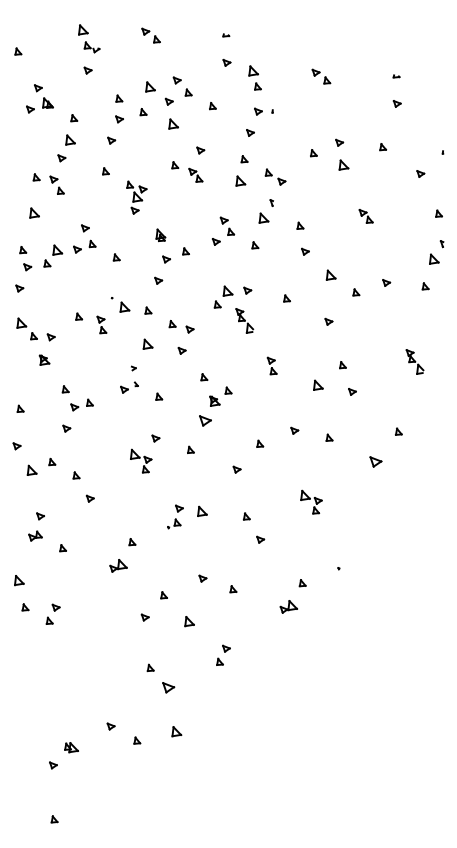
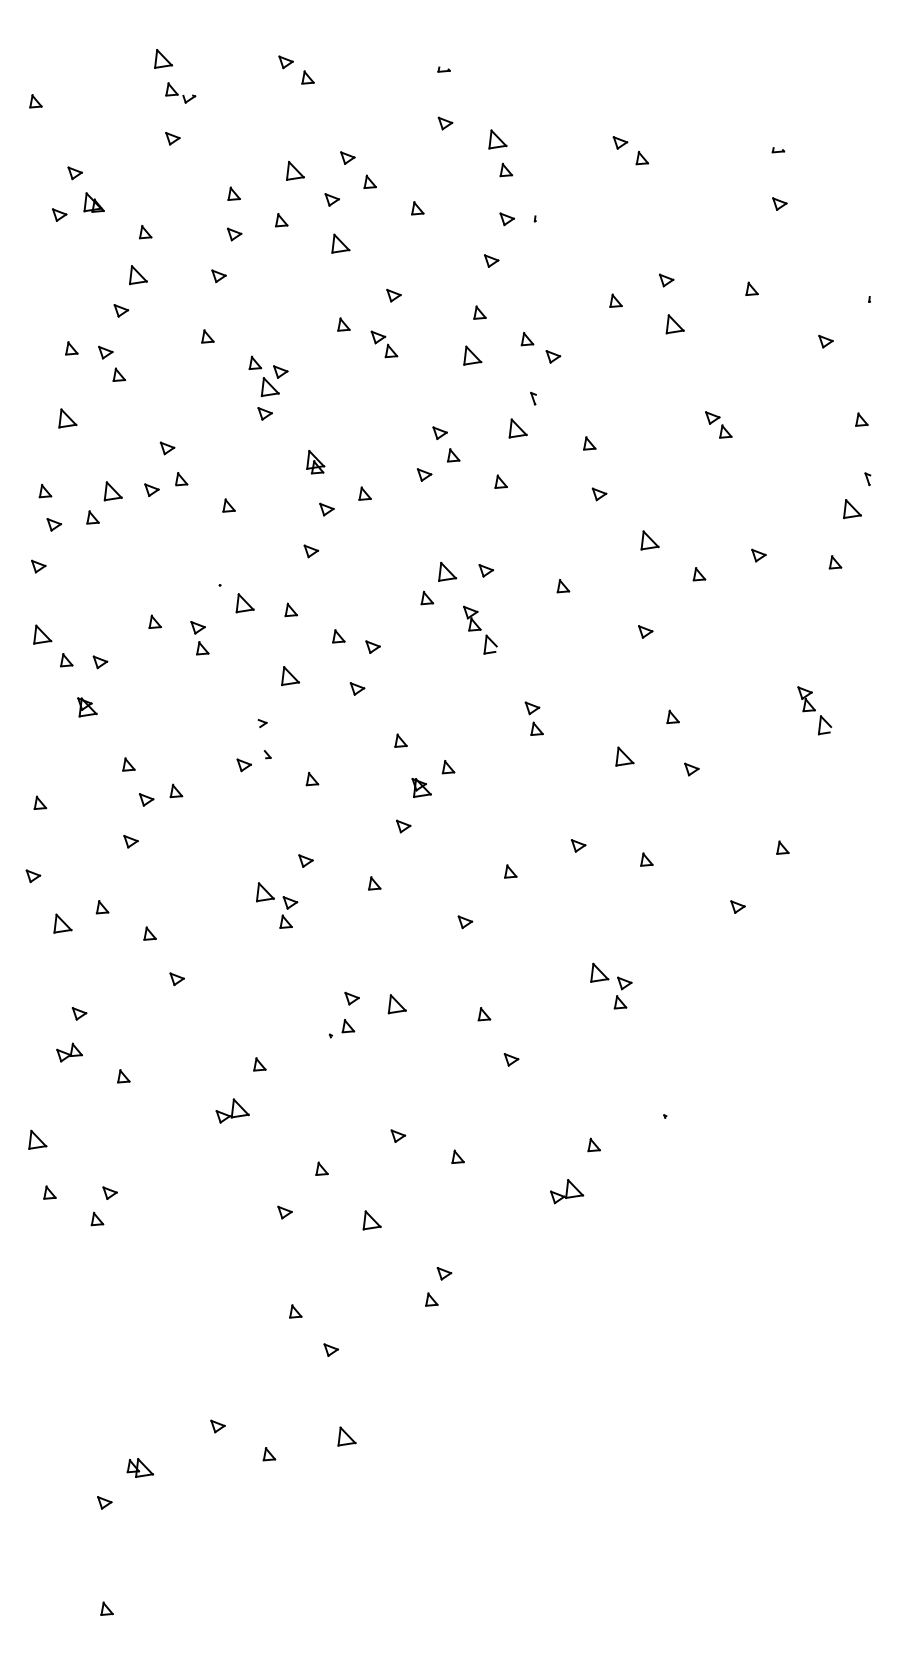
part: (205, 420) -> (403, 825), size x0.62
part: (375, 461) -> (737, 906), size x0.62
part: (168, 687) -> (330, 1349), size x0.62

